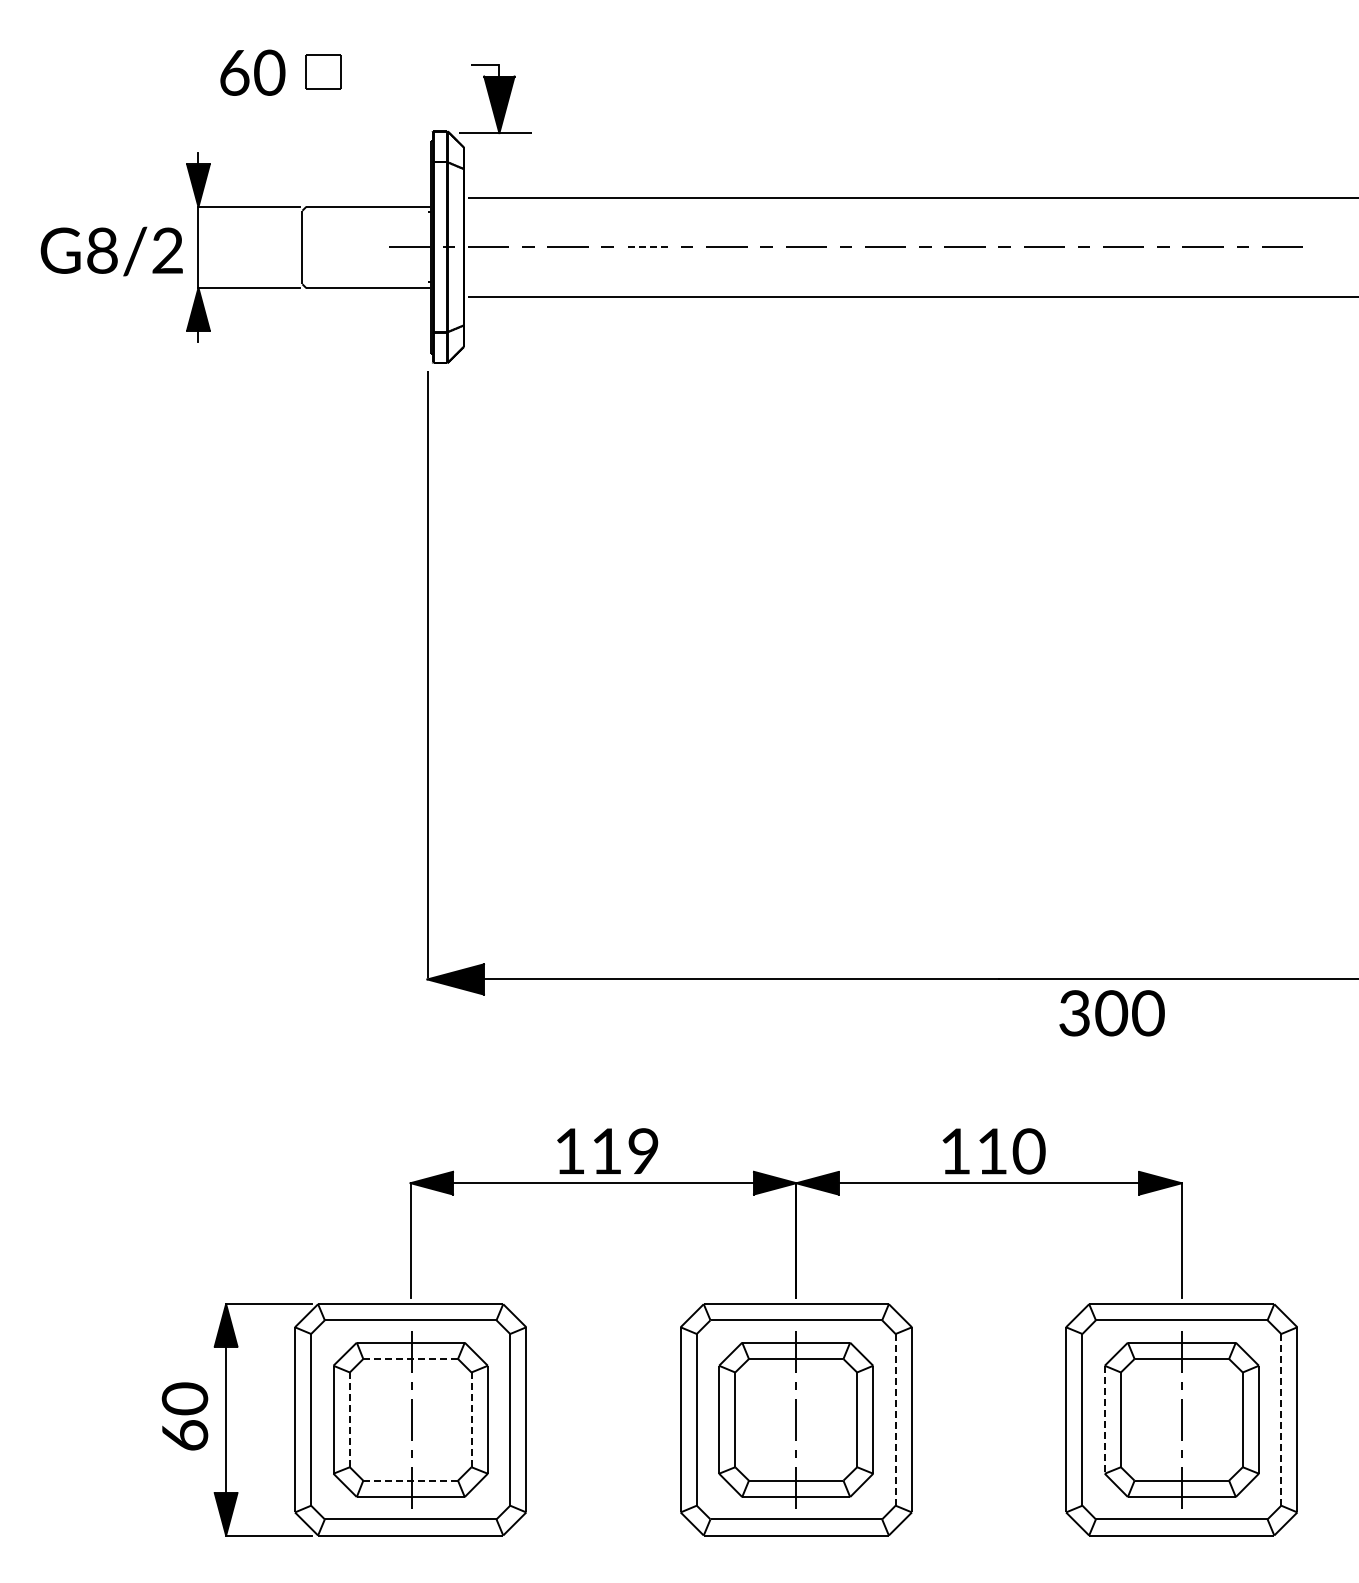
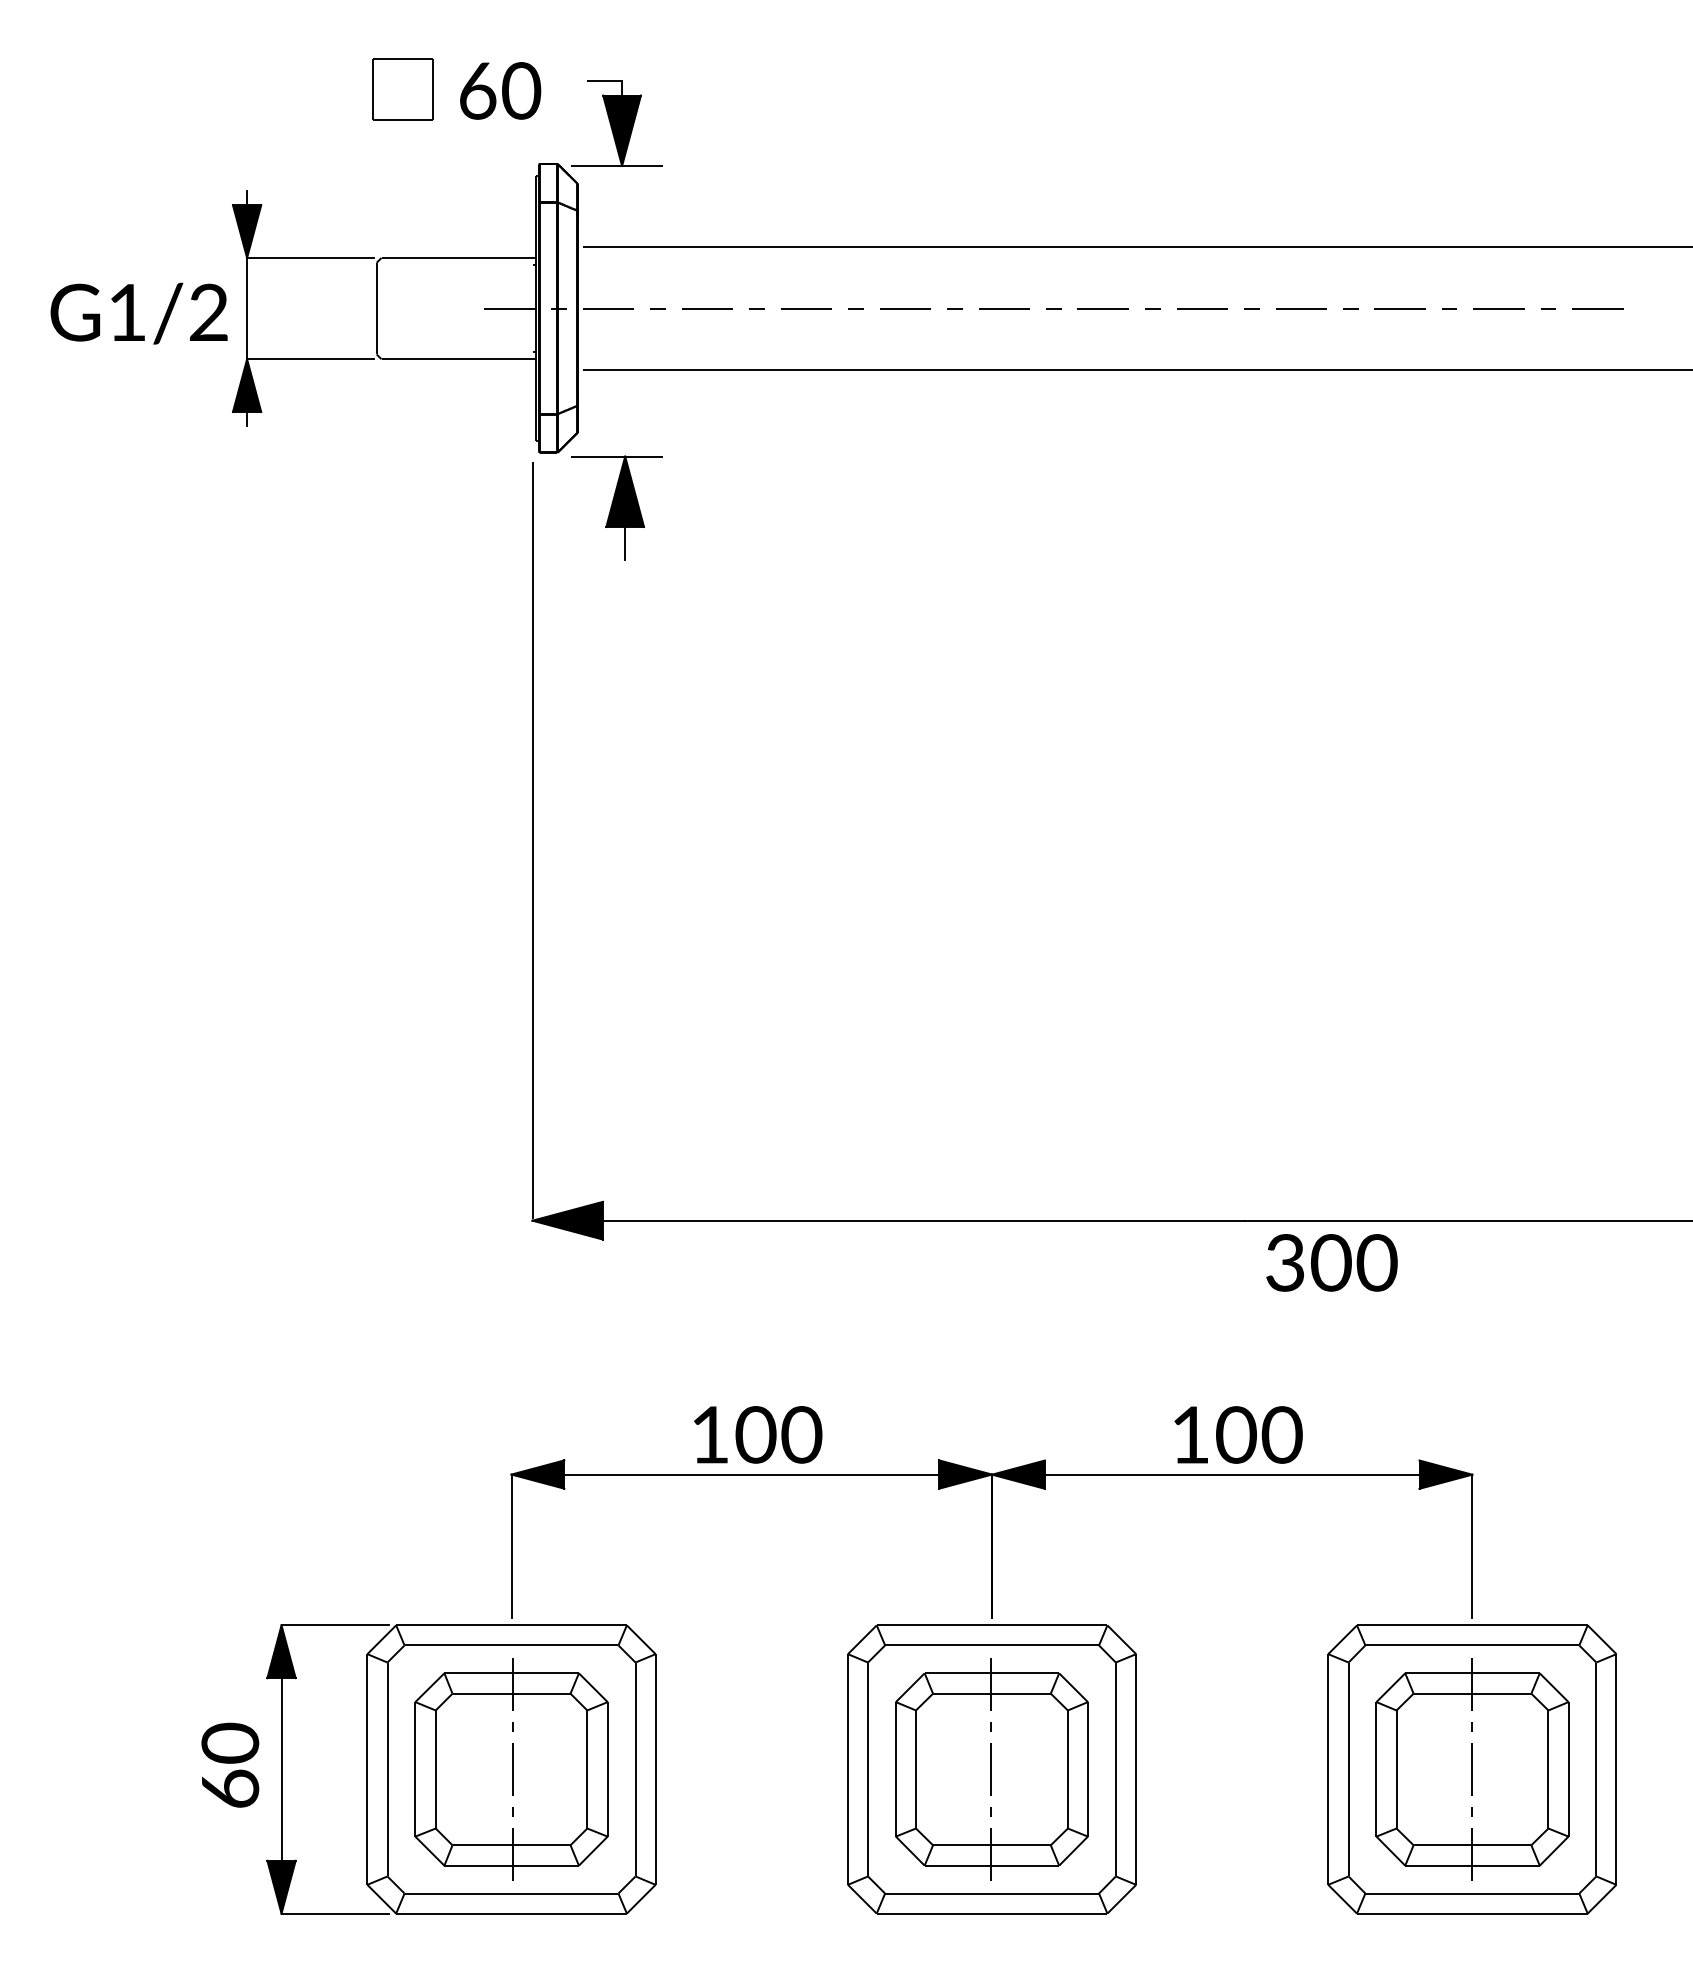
part: (323, 71) -> (402, 89), size x1.43
text: (252, 72) -> (500, 90), moved
line: (647, 247) -> (806, 308), dashed -> solid
text: (102, 250) -> (127, 312), G8/2 -> G1/2
part: (495, 407) -> (617, 507), added
text: (1111, 1013) -> (1331, 1263), moved
text: (625, 1151) -> (779, 1435), 119 -> 100
text: (992, 1151) -> (1236, 1435), 110 -> 100
line: (410, 1359) -> (511, 1694), dashed -> solid
line: (471, 1419) -> (587, 1769), dashed -> solid
line: (895, 1419) -> (1115, 1769), dashed -> solid
line: (1104, 1419) -> (1376, 1769), dashed -> solid
line: (1281, 1419) -> (1596, 1769), dashed -> solid
line: (349, 1420) -> (435, 1770), dashed -> solid
line: (411, 1480) -> (512, 1845), dashed -> solid

